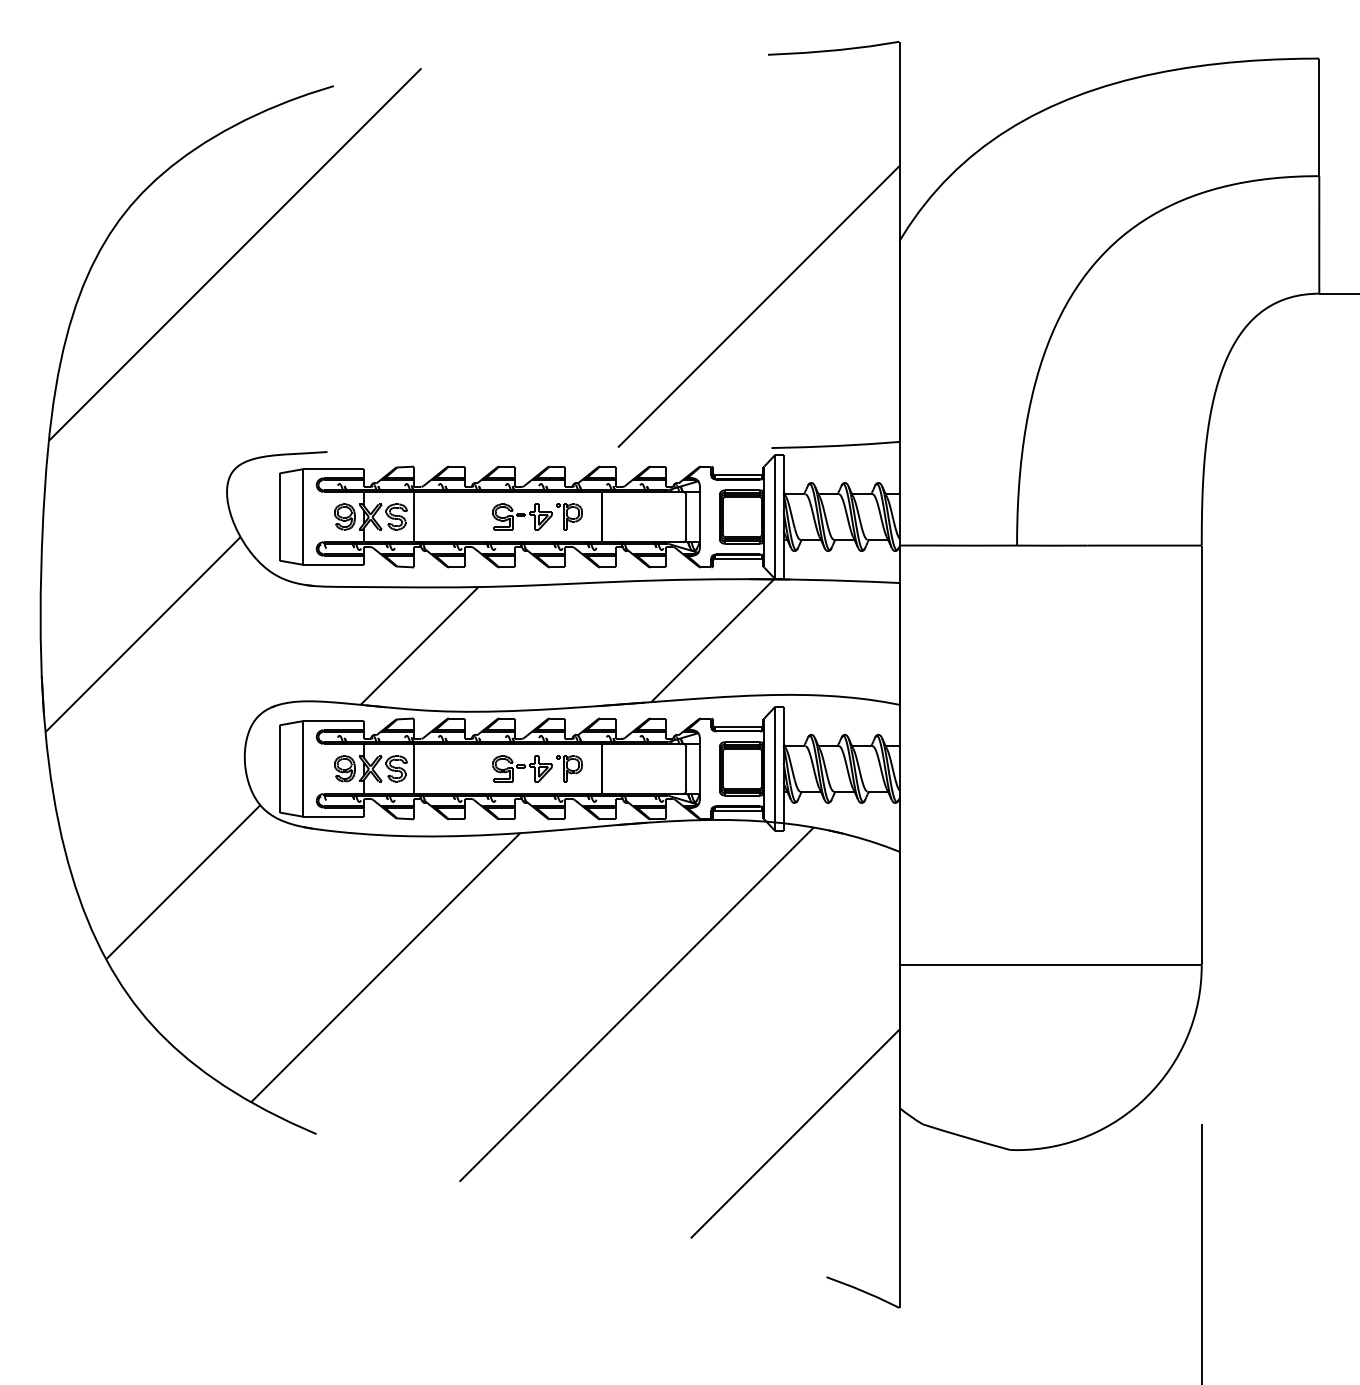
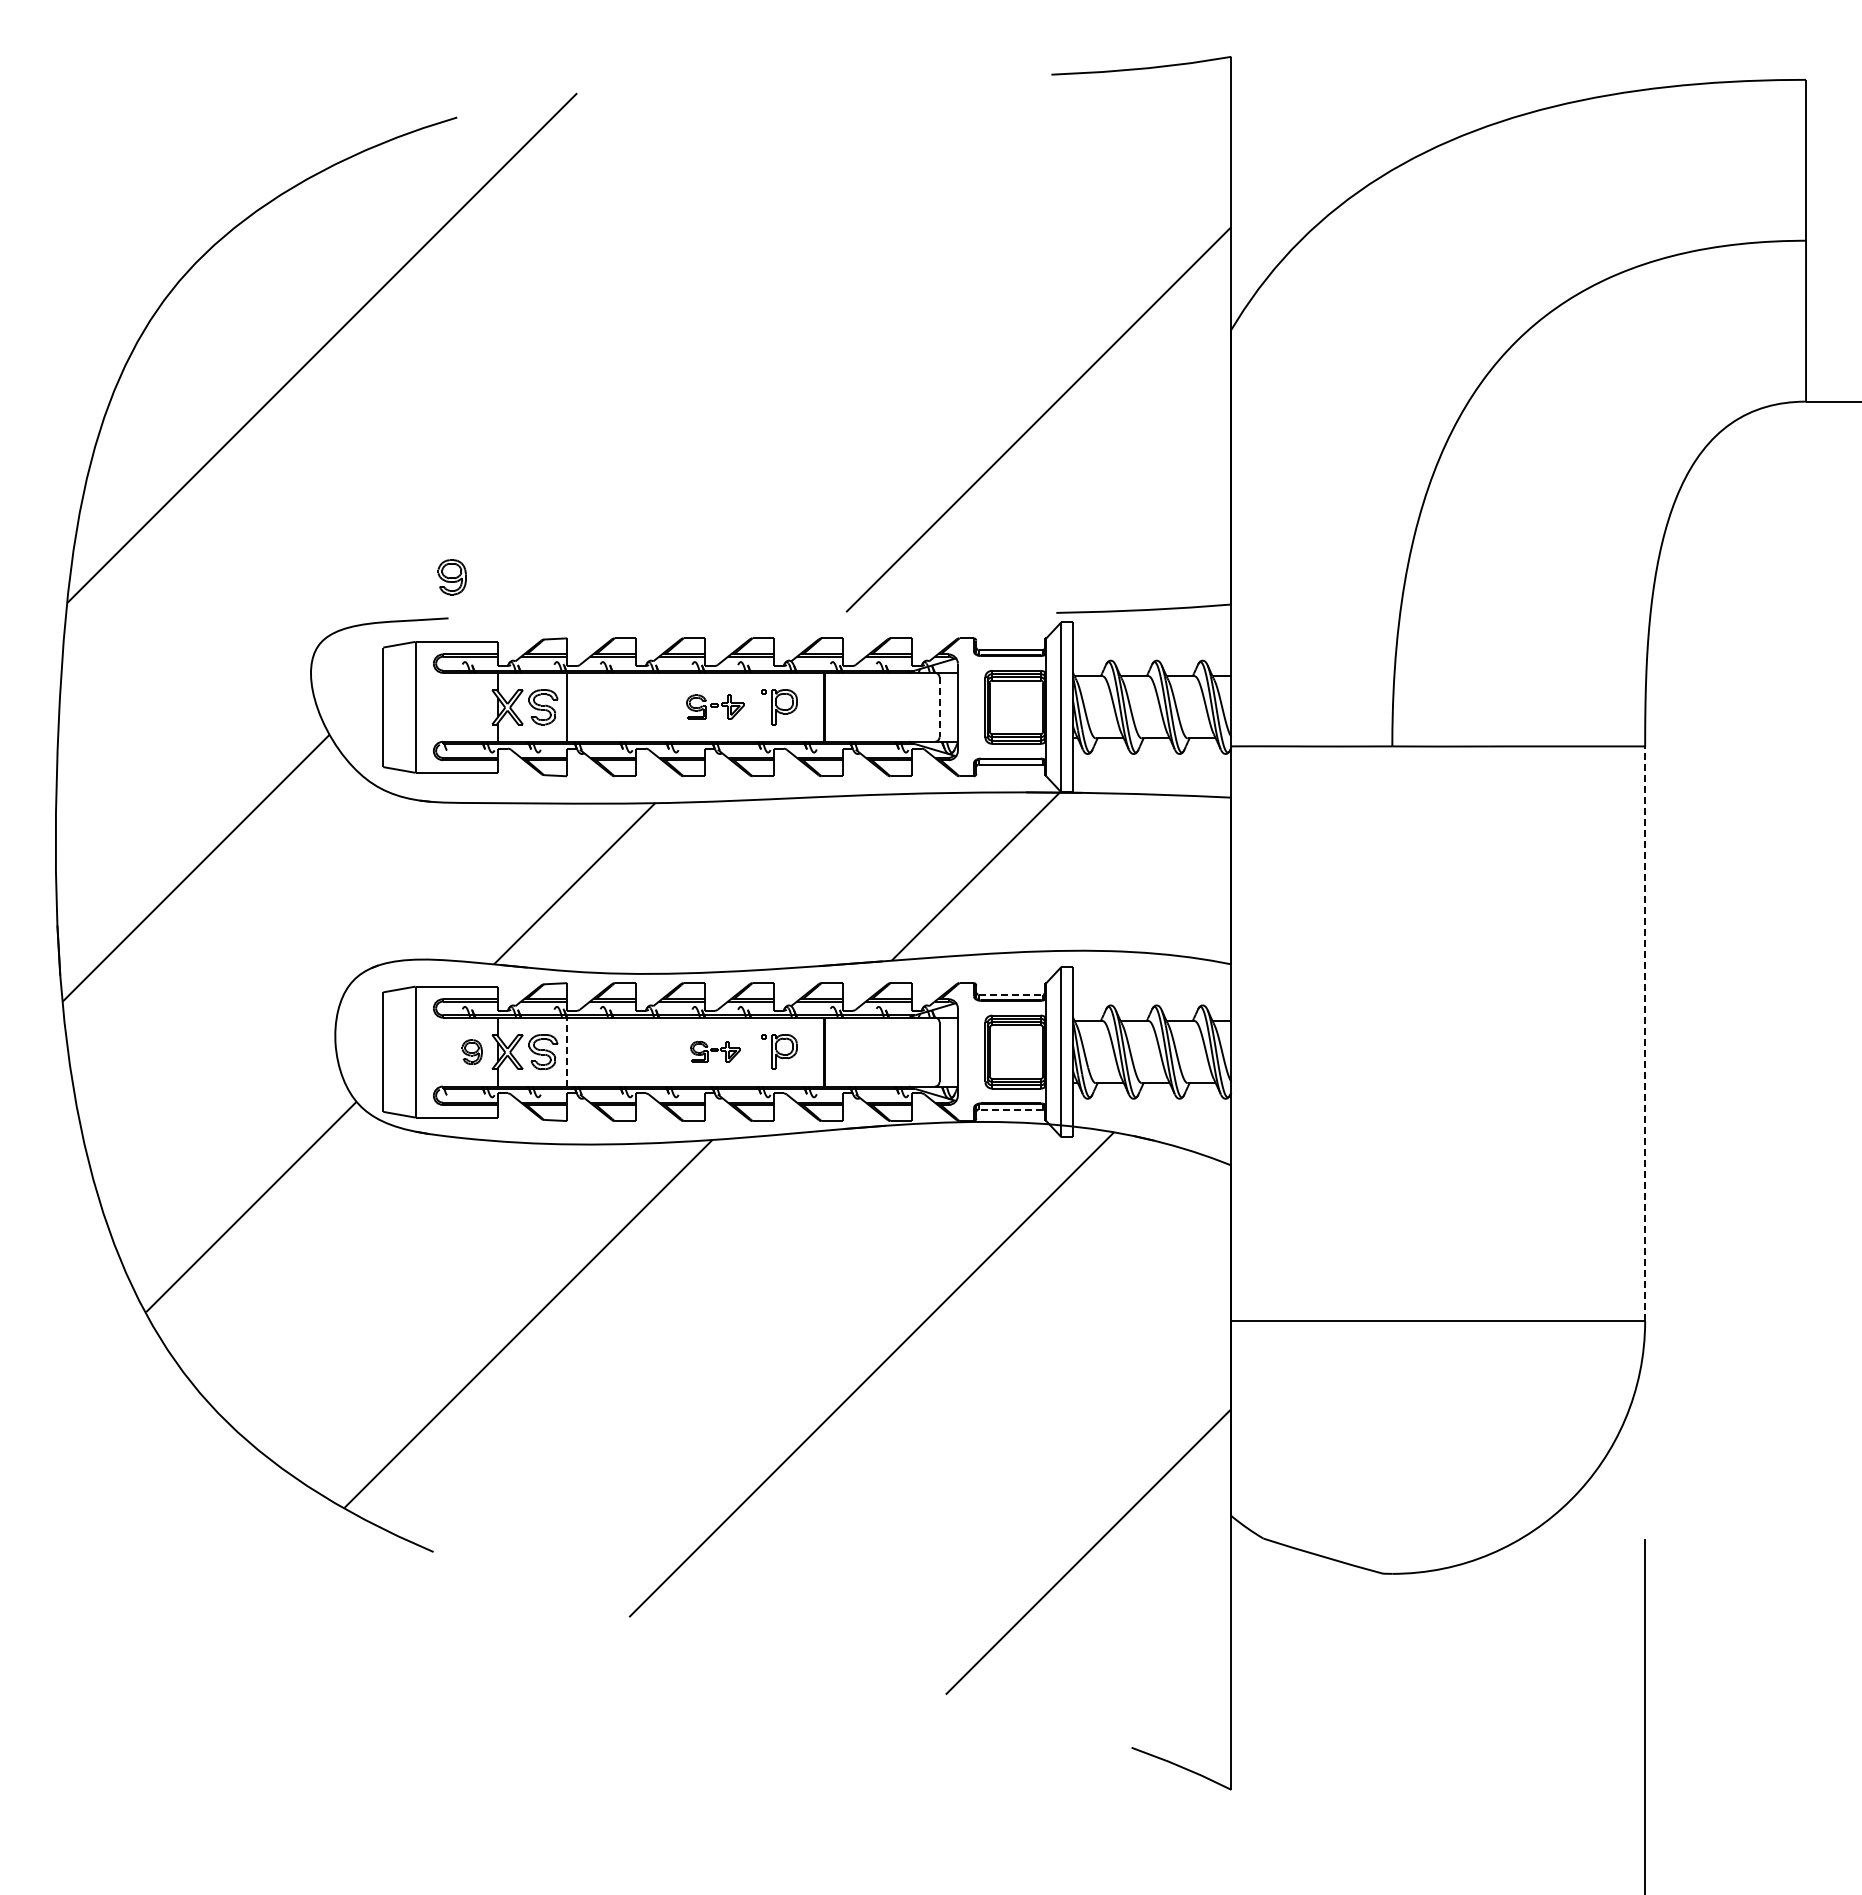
part: (344, 517) -> (451, 577), moved
part: (522, 517) -> (715, 707), size x0.7
line: (686, 517) -> (939, 707), solid -> dashed
line: (738, 726) -> (1011, 994), solid -> dashed
line: (1202, 755) -> (1645, 1033), solid -> dashed
line: (414, 768) -> (567, 1051), solid -> dashed
part: (522, 768) -> (715, 1051), size x0.6
part: (344, 769) -> (471, 1052), size x0.7
line: (738, 810) -> (1010, 1109), solid -> dashed

